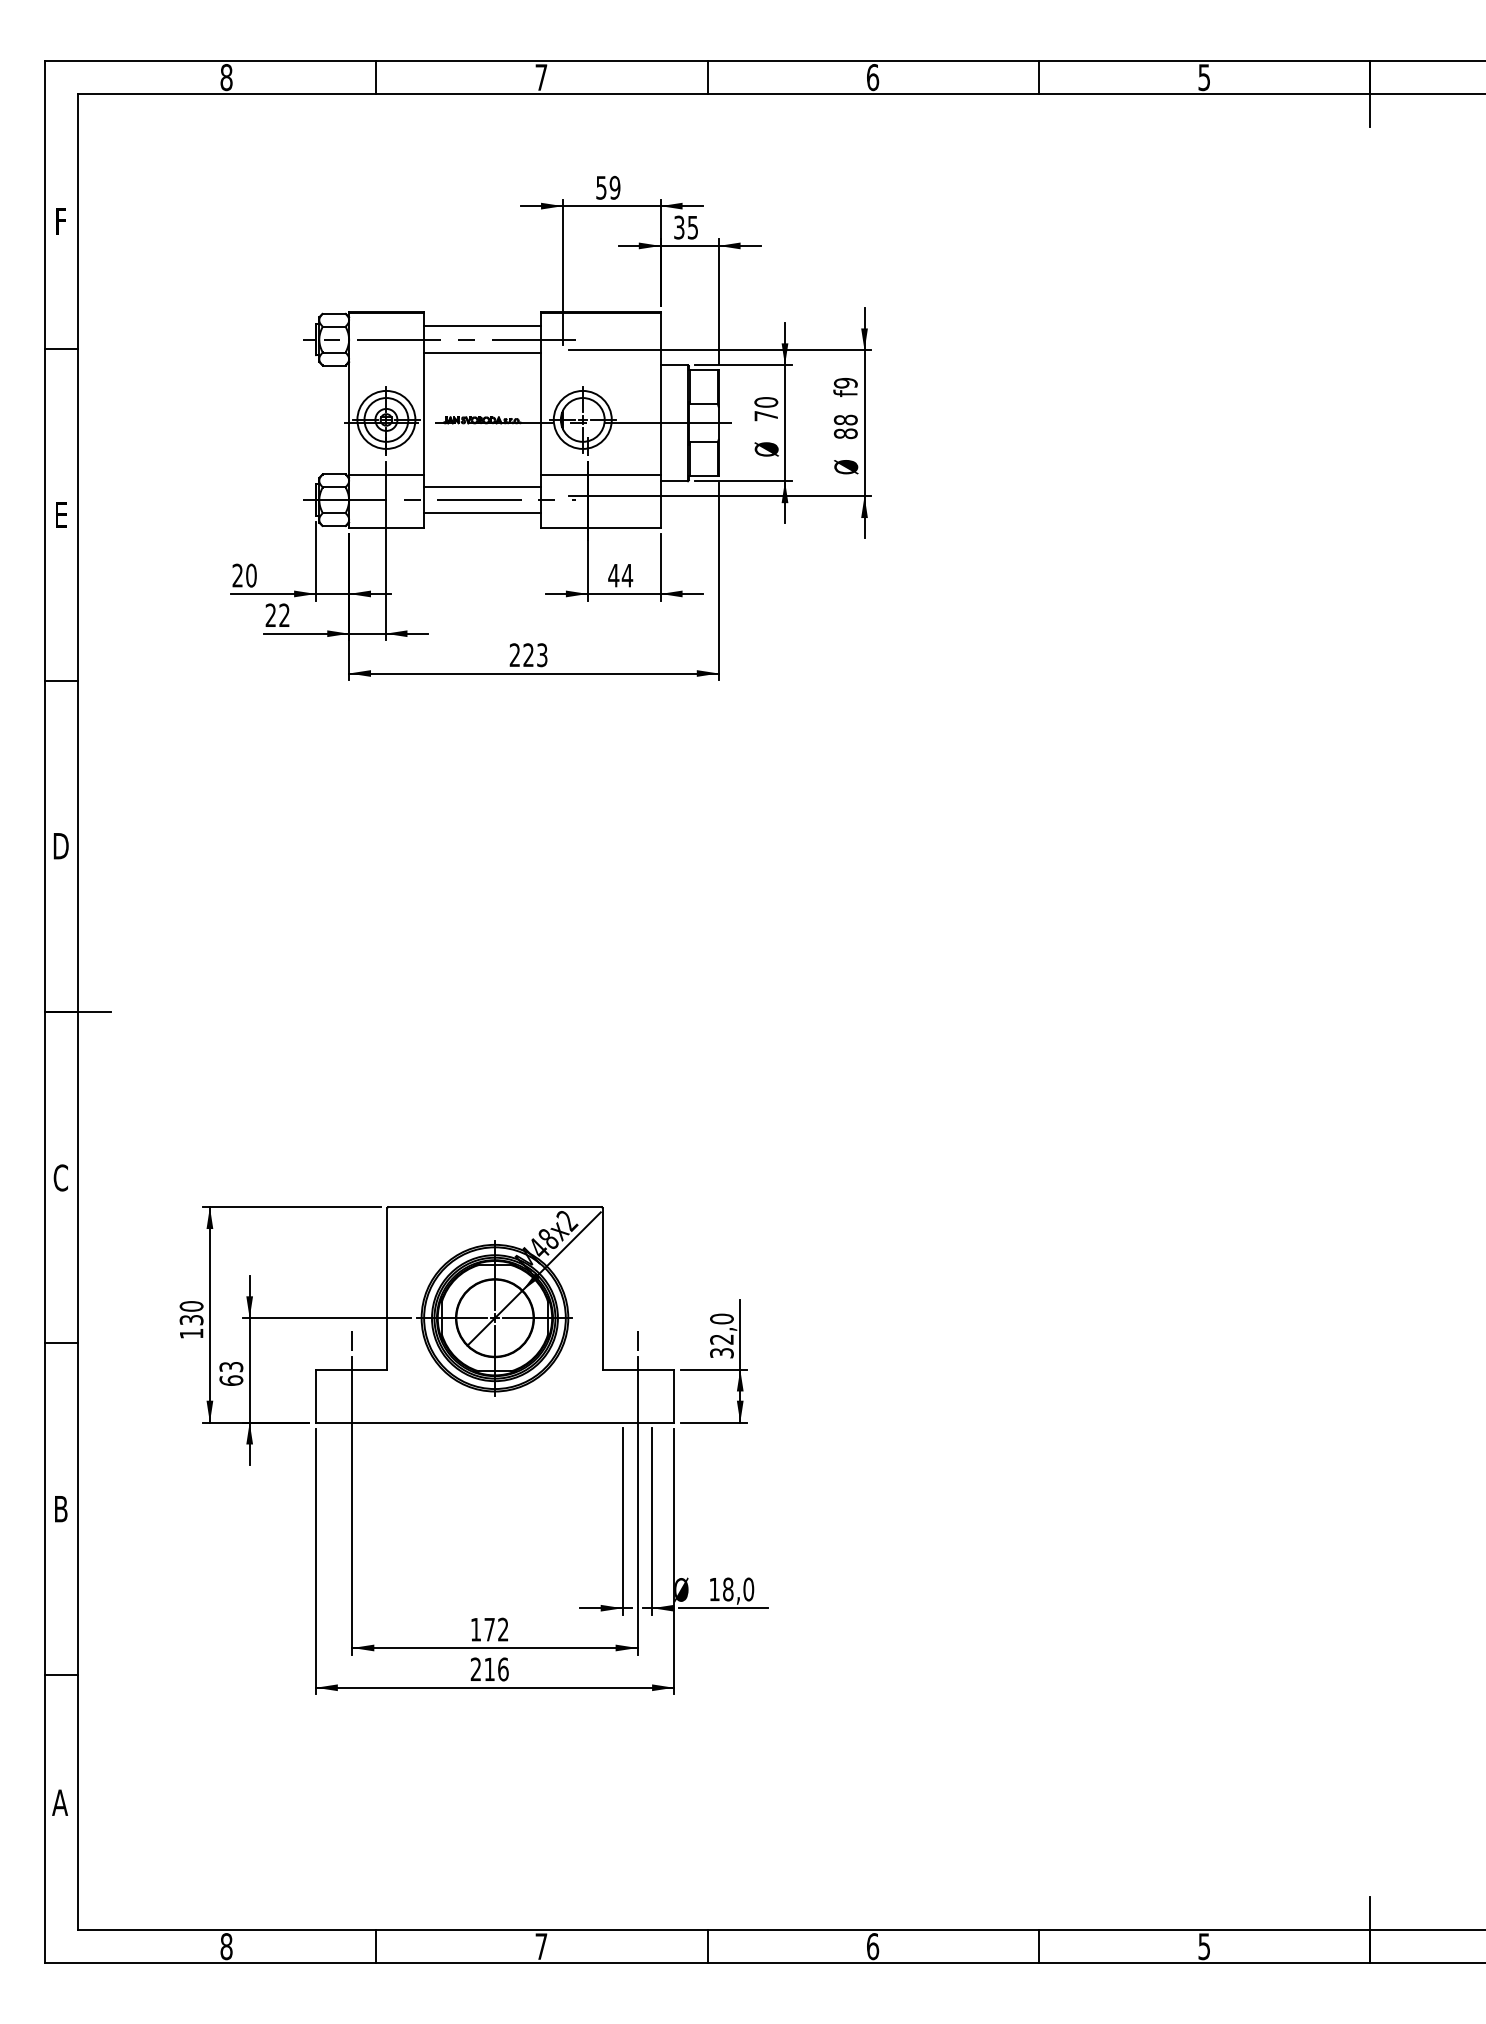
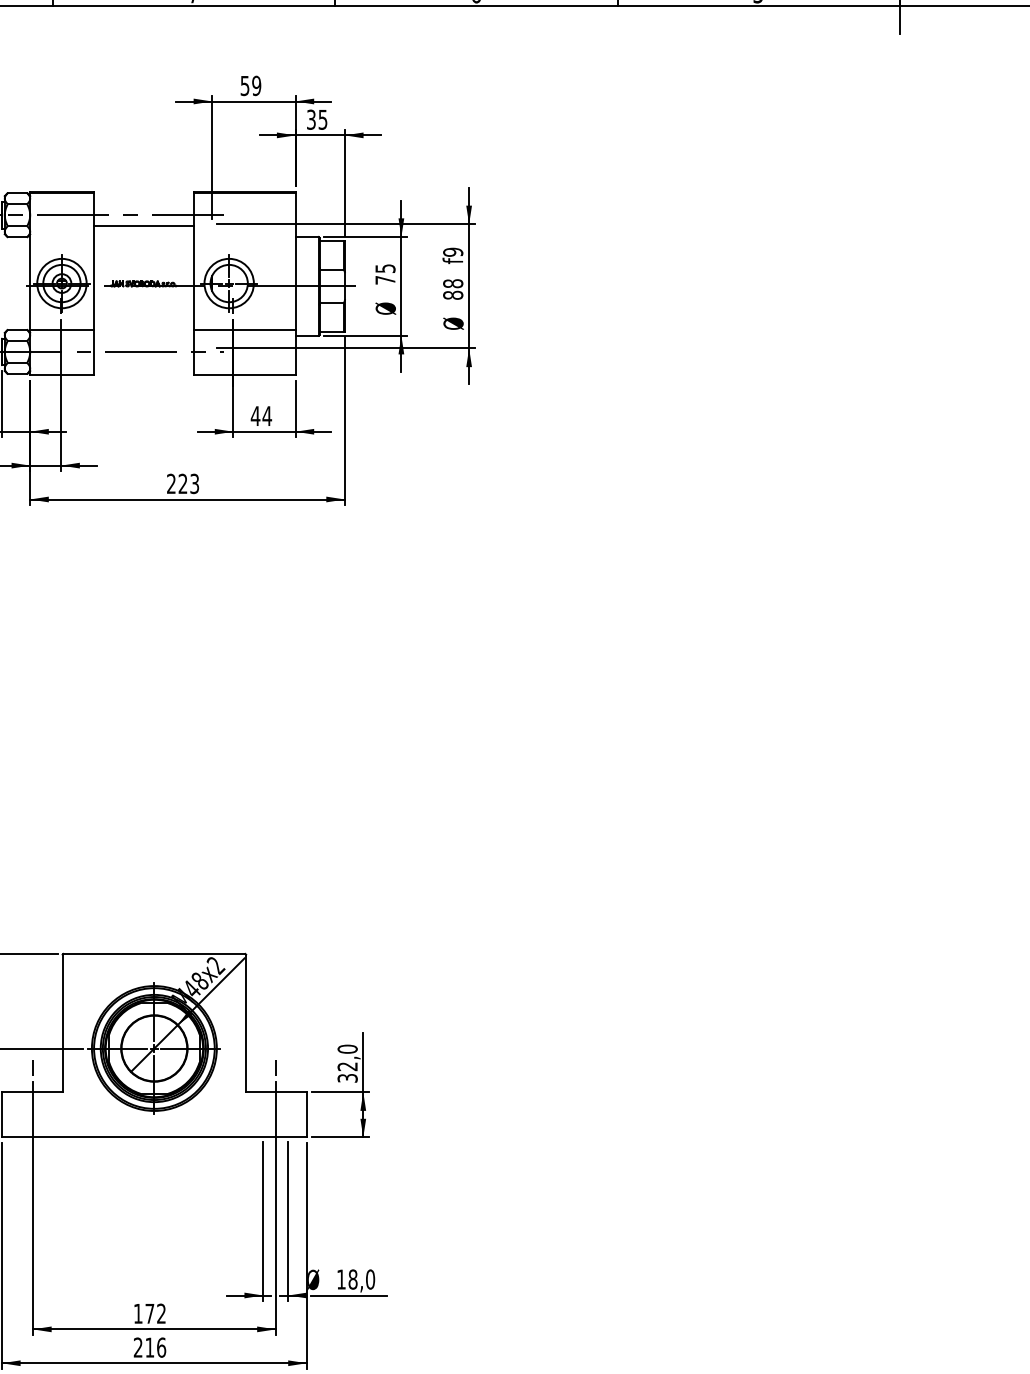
line: (482, 326) -> (143, 203), removed
text: (766, 402) -> (385, 268), 70 -> 75
line: (482, 486) -> (143, 340), removed
line: (482, 513) -> (143, 363), removed

